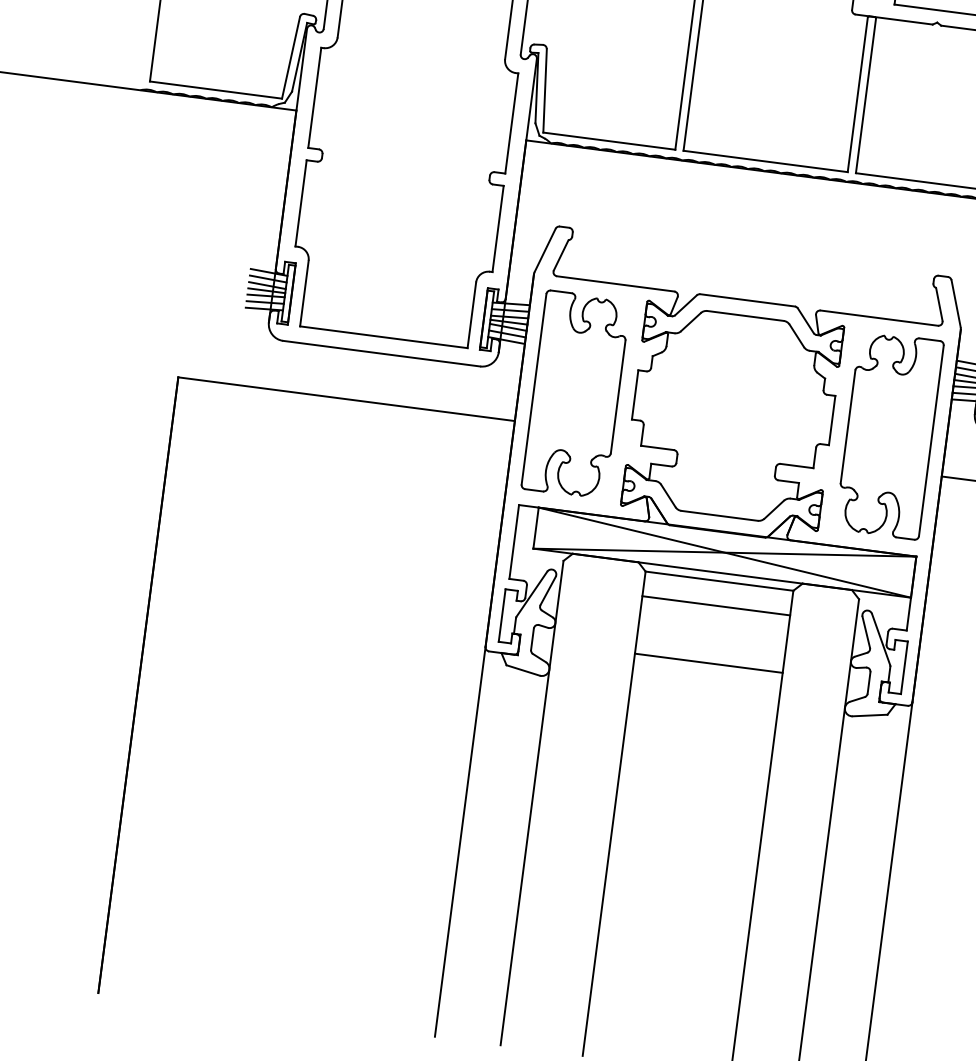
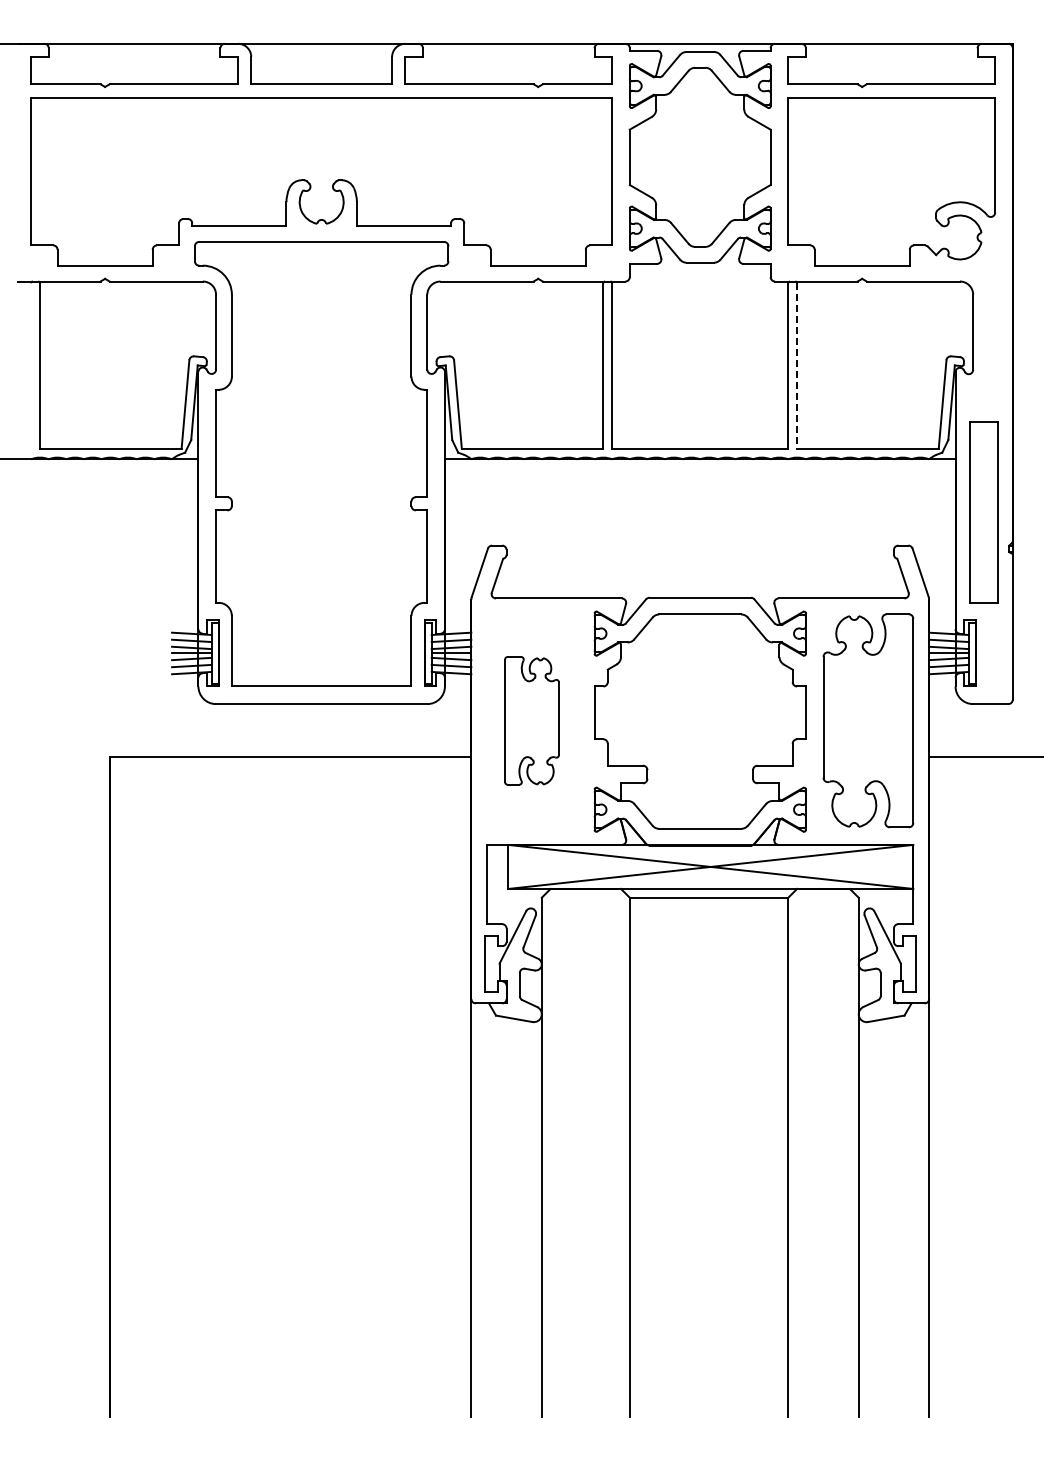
line: (866, 96) -> (797, 366), solid -> dashed
part: (575, 394) -> (531, 720), size x0.6
line: (715, 606) -> (708, 924), removed
line: (708, 662) -> (708, 985), removed

